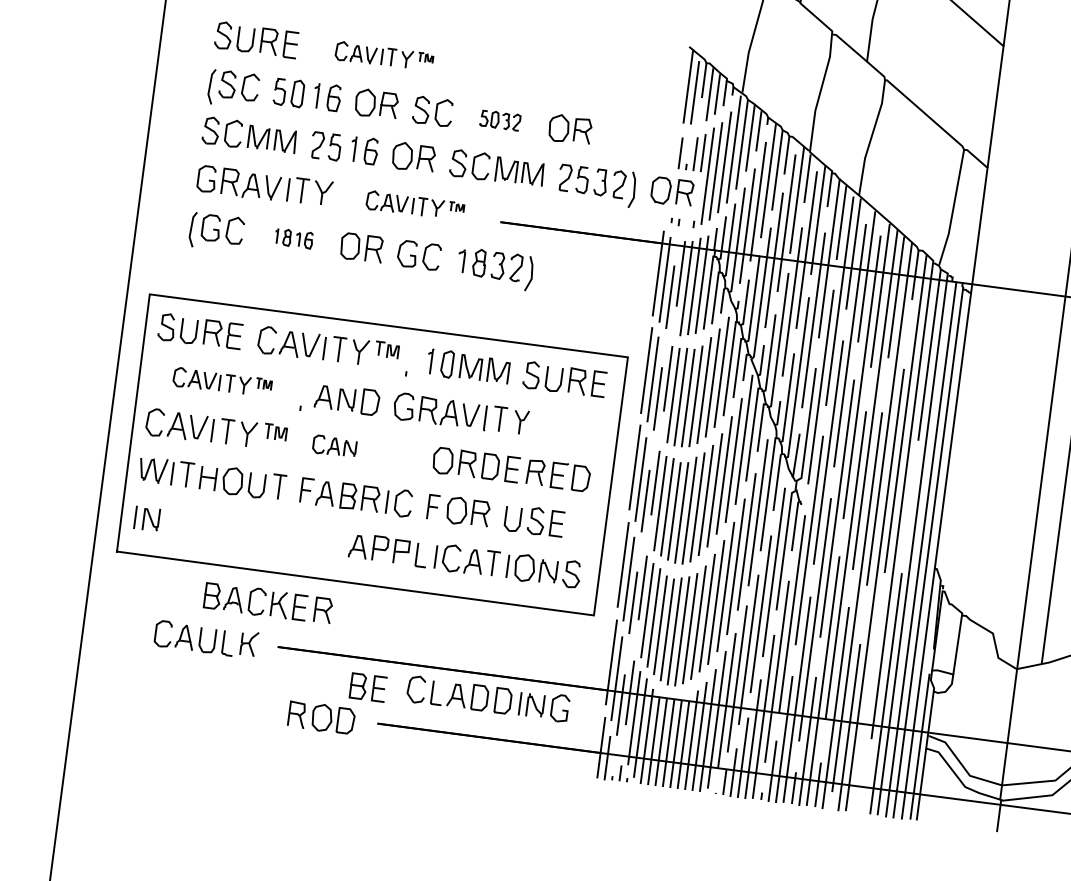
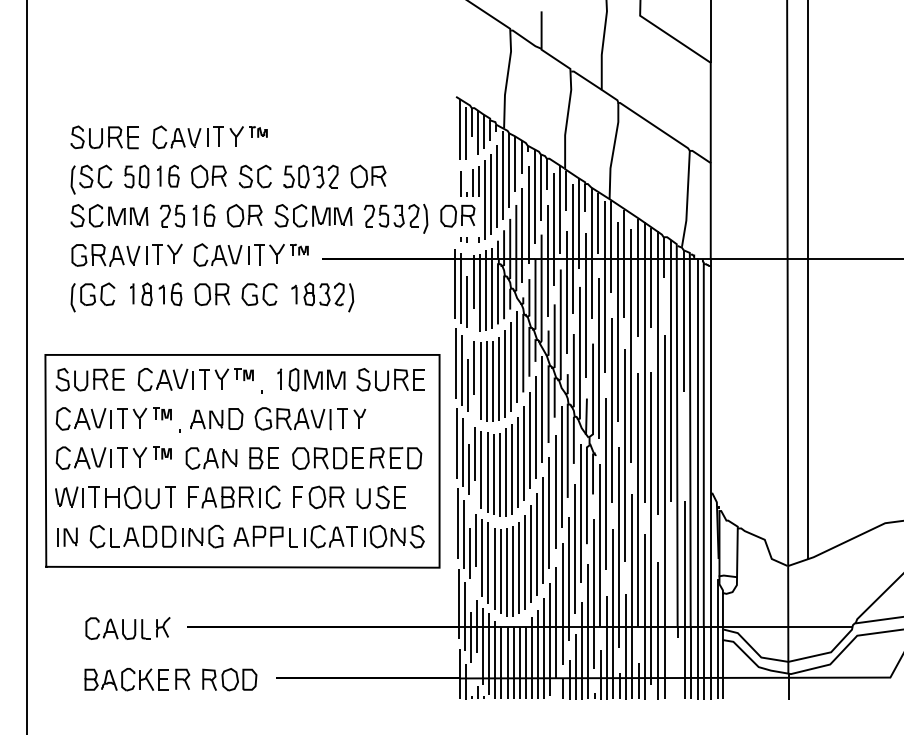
part: (383, 56) -> (209, 137), size x1.43
part: (499, 120) -> (310, 176), size x1.67
part: (414, 205) -> (250, 254), size x1.43
part: (294, 238) -> (156, 294), size x1.67
part: (222, 382) -> (113, 418), size x1.43
part: (334, 446) -> (211, 458), size x1.43
part: (268, 603) -> (137, 679), moved
part: (367, 687) -> (263, 458), moved
part: (487, 698) -> (156, 536), moved

